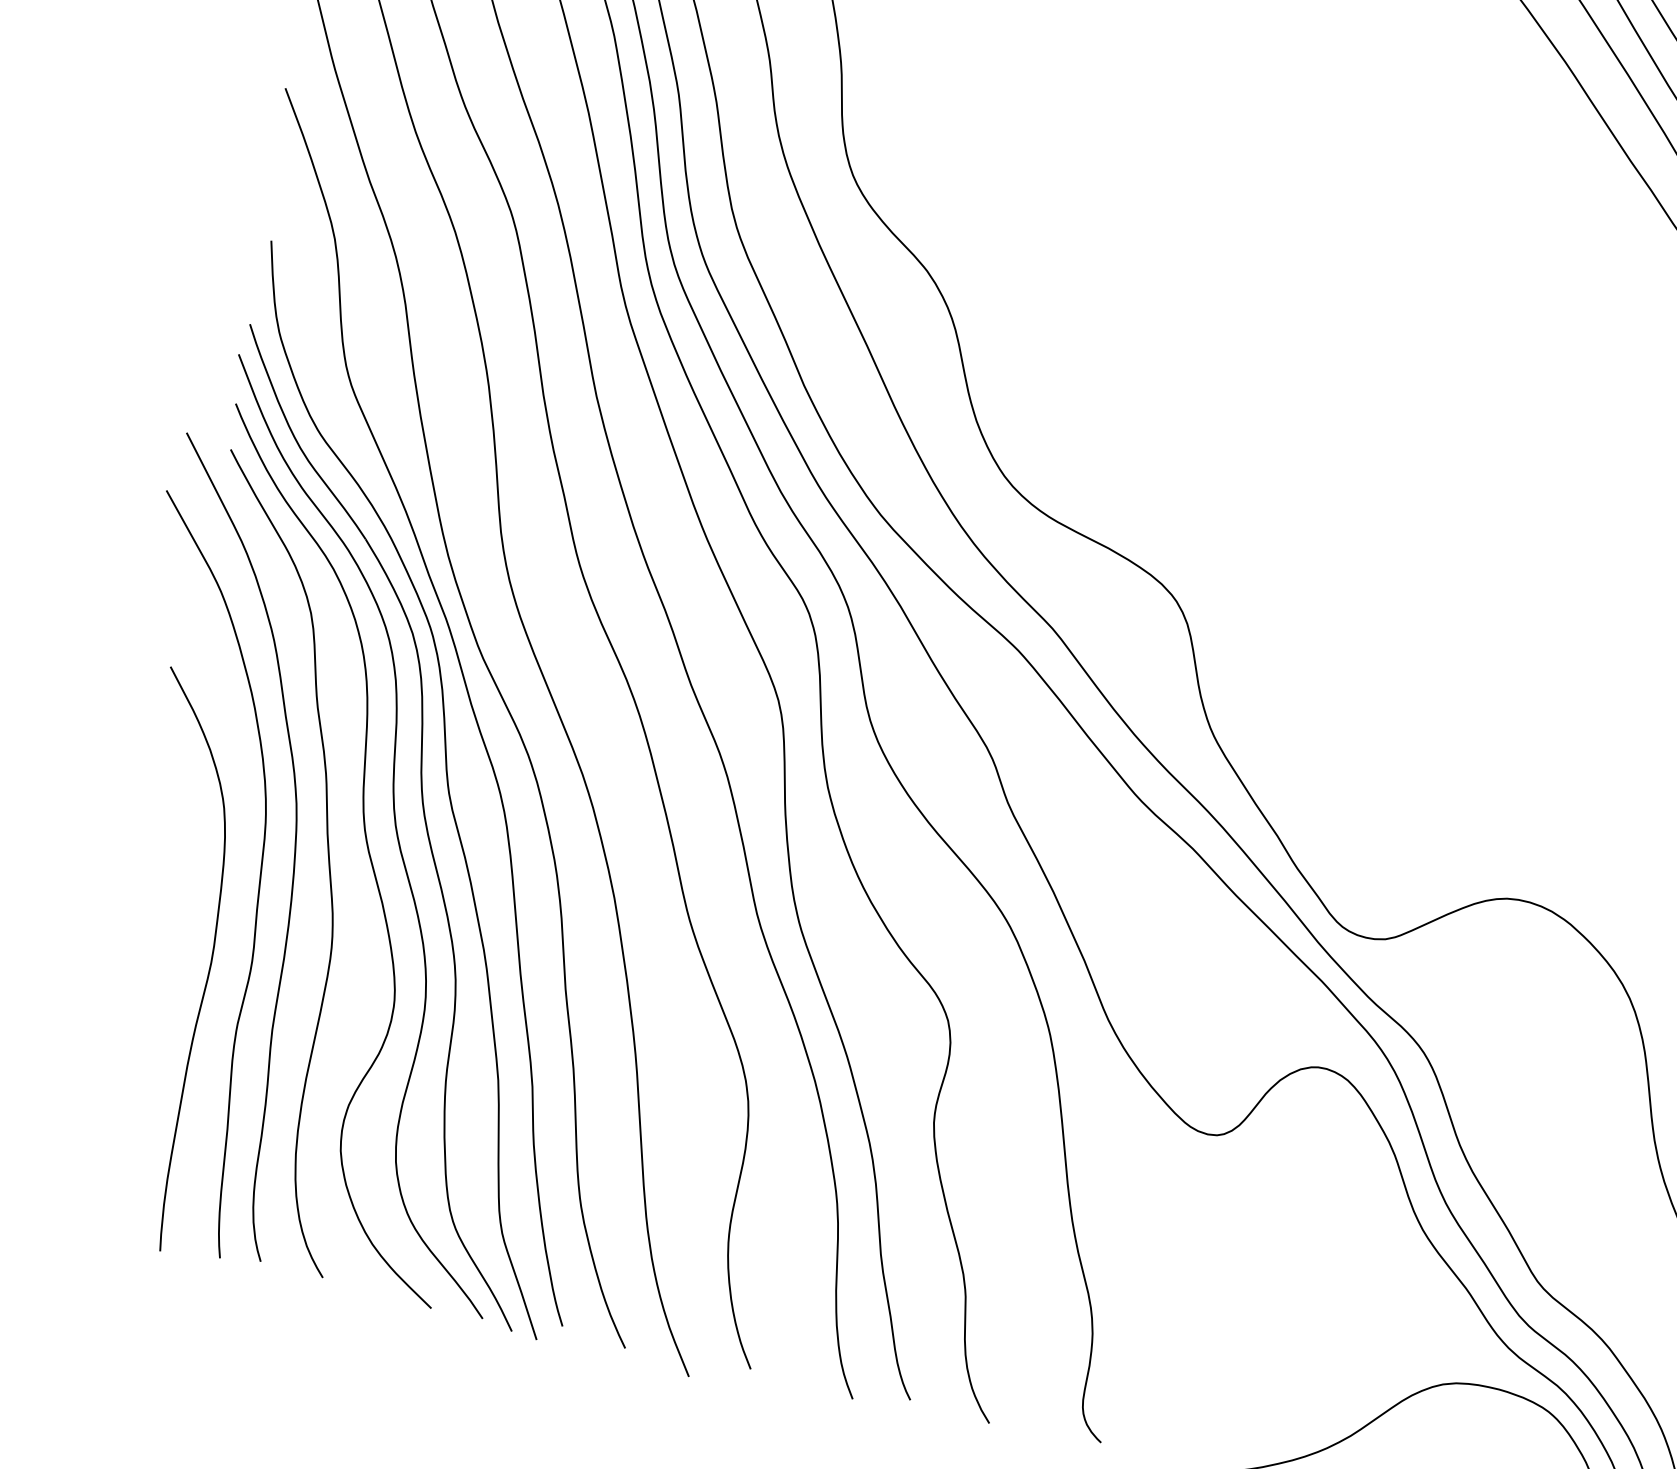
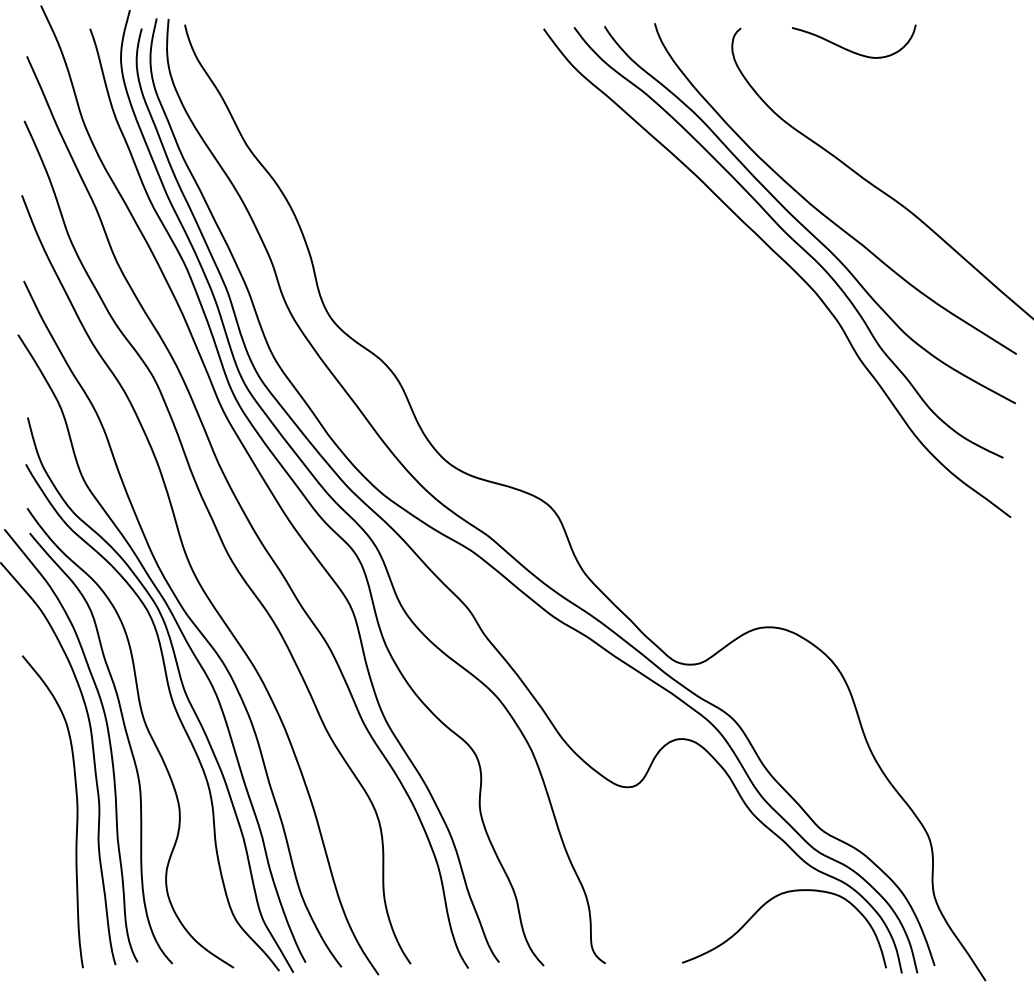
curve: (393, 828) -> (159, 716), removed

